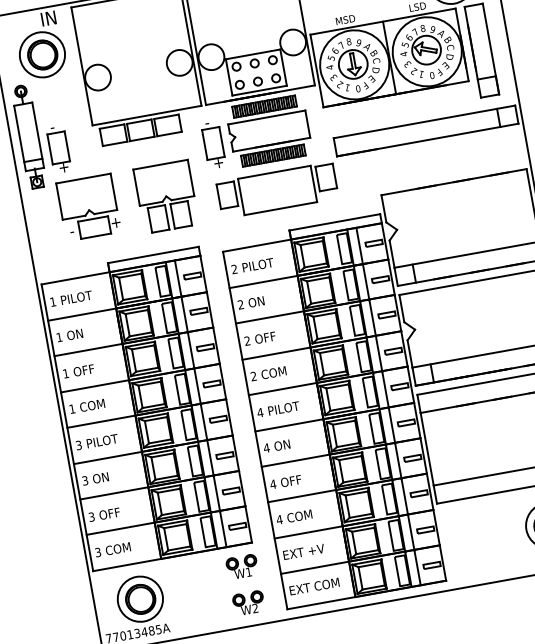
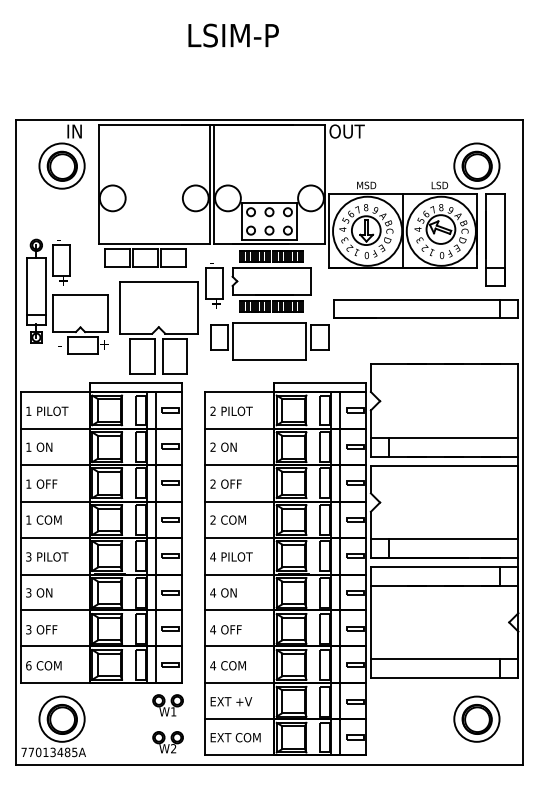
part: (29, 135) -> (36, 290), moved
part: (165, 196) -> (158, 327), size x1.4
text: (97, 552) -> (28, 665), 3 -> 6

